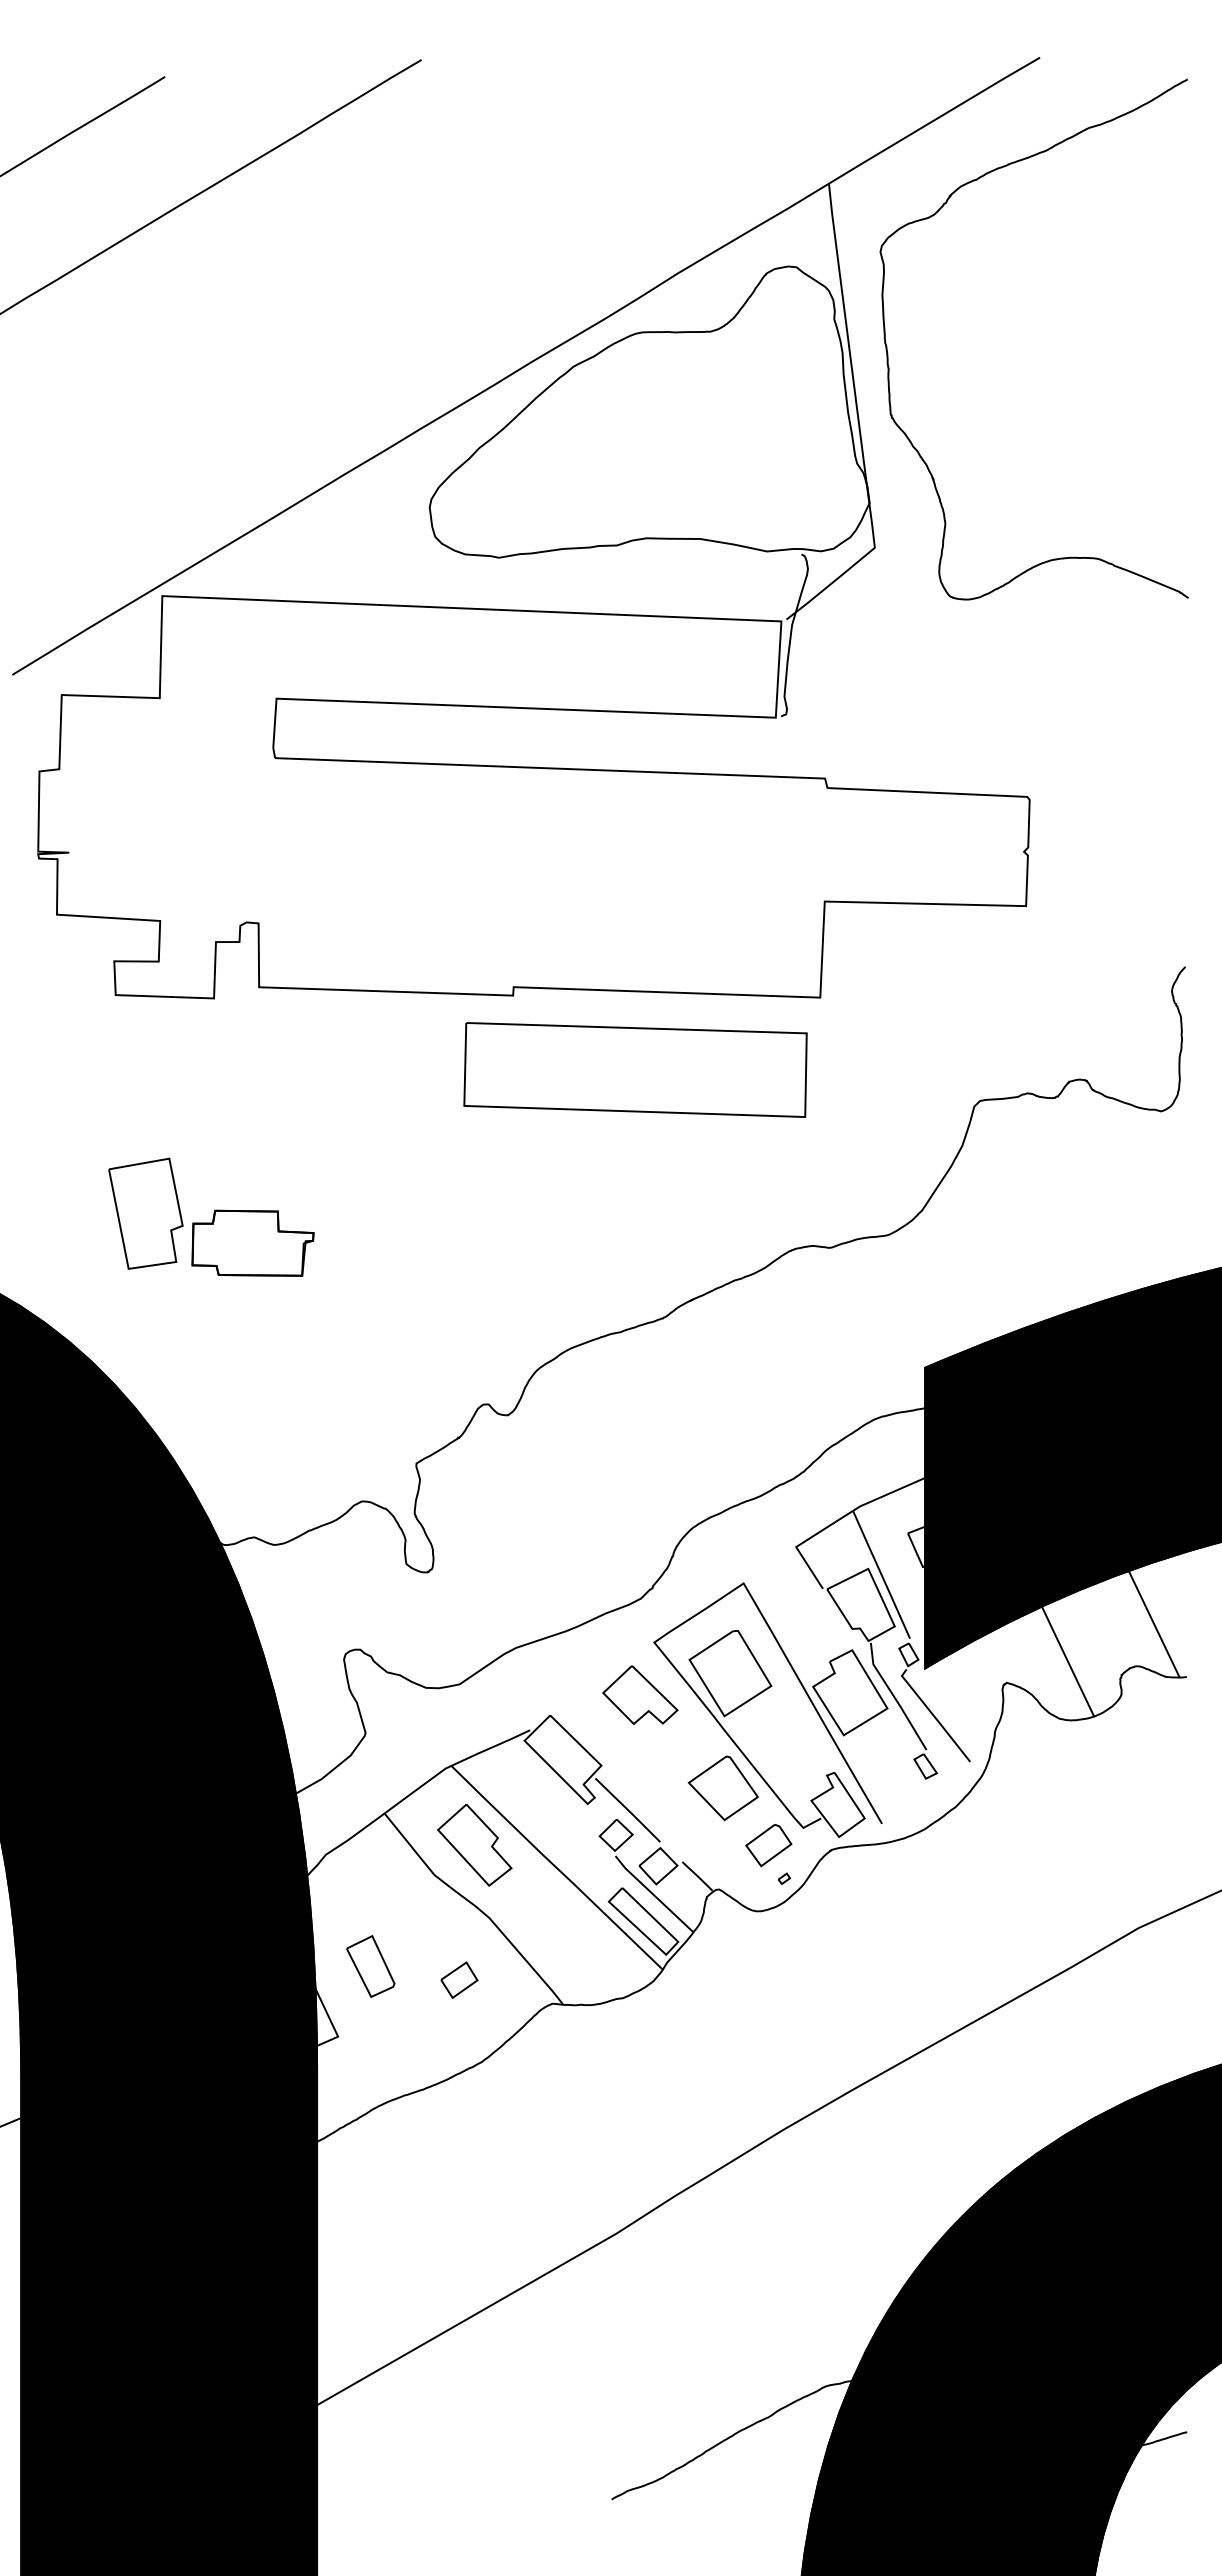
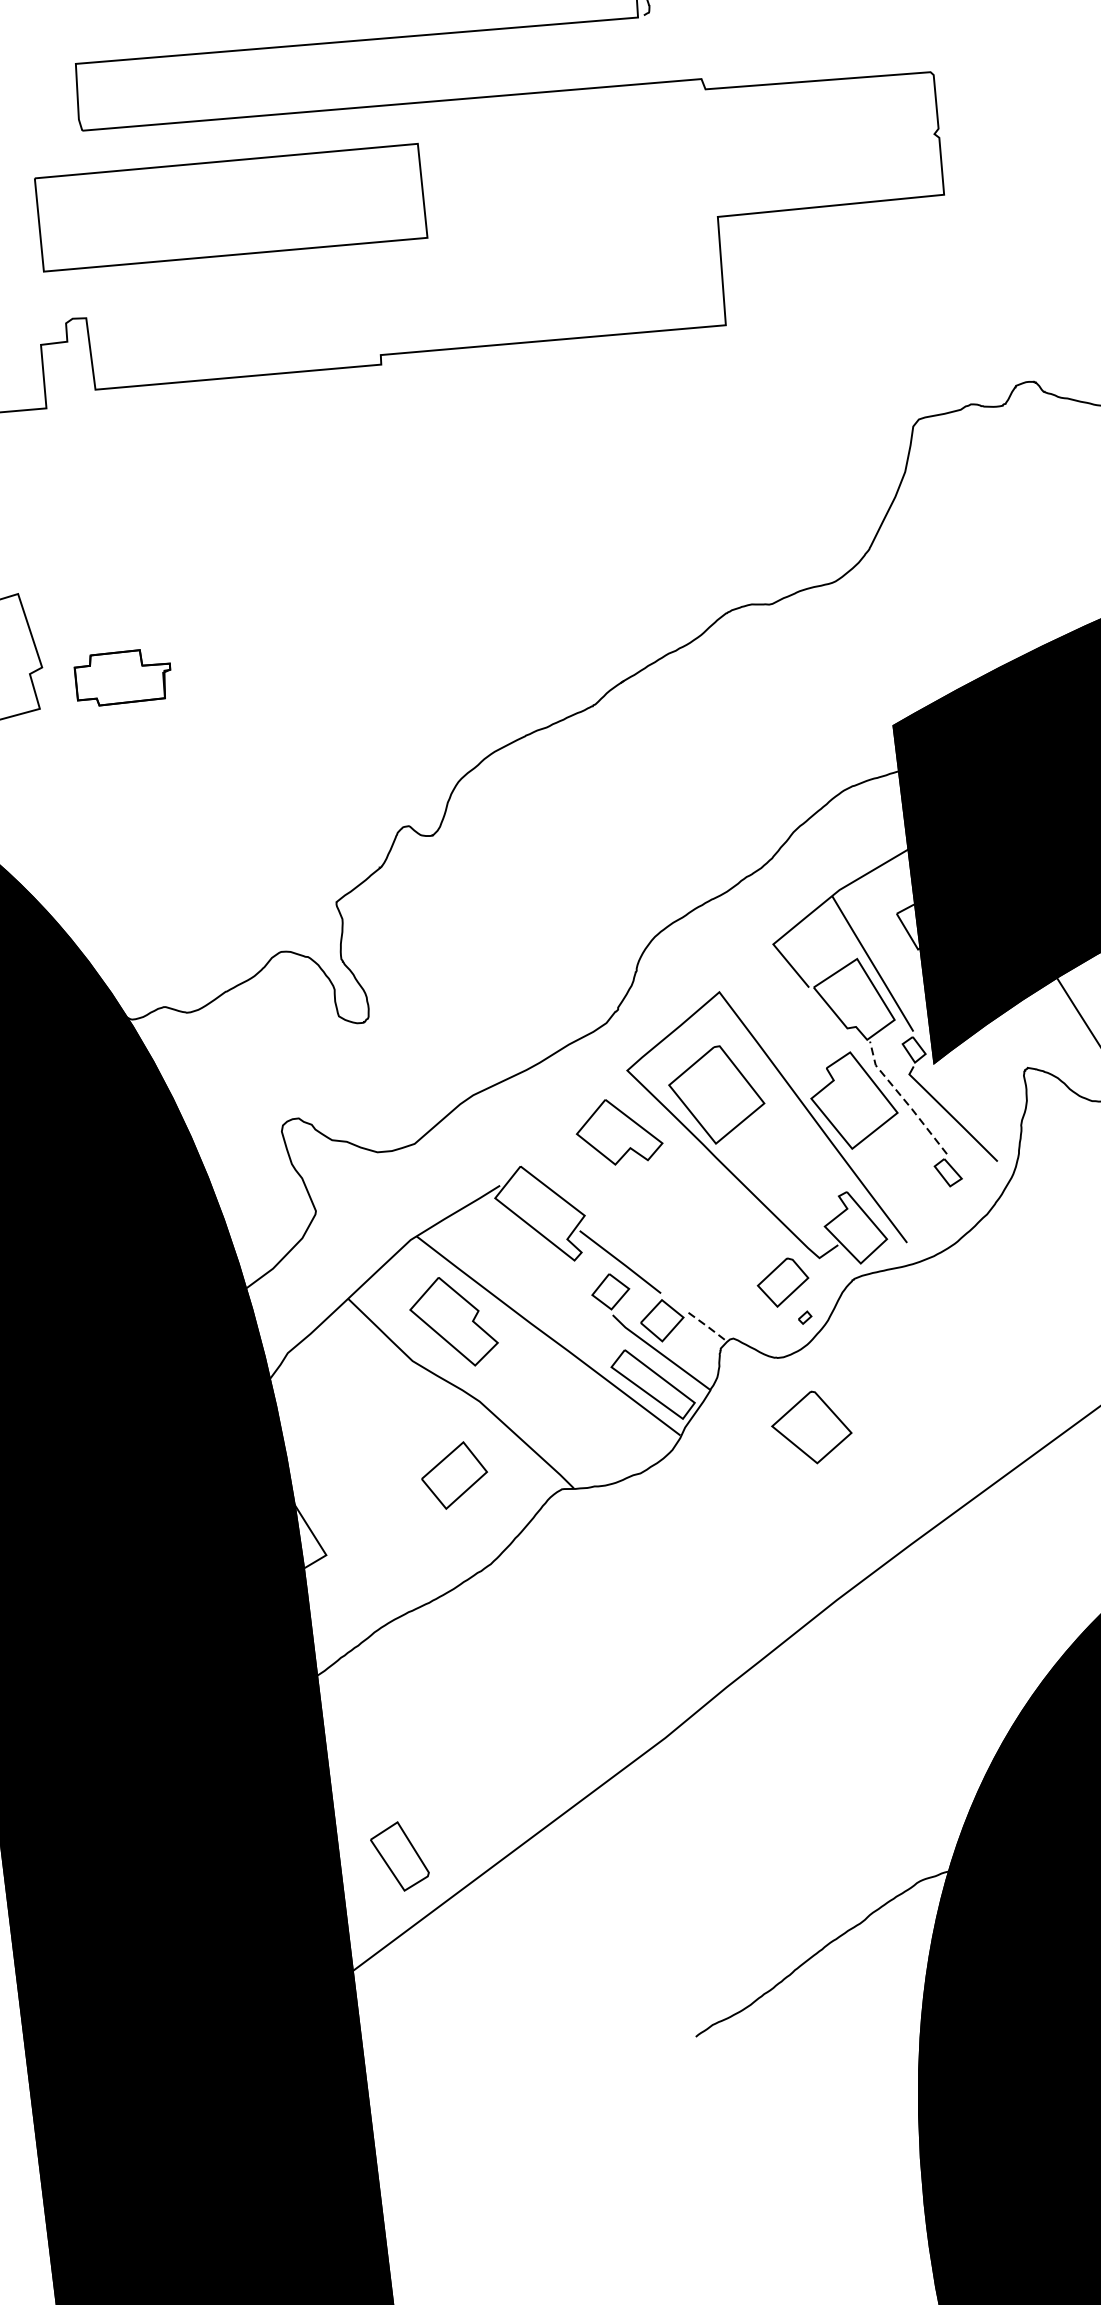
part: (635, 1069) -> (230, 207), moved
part: (252, 1242) -> (122, 676), size x0.7
line: (894, 1697) -> (903, 1099), solid -> dashed
part: (722, 1788) -> (810, 1428), moved
line: (698, 1876) -> (708, 1326), solid -> dashed
part: (370, 1966) -> (399, 1856), moved
part: (459, 1979) -> (454, 1474), size x1.6

